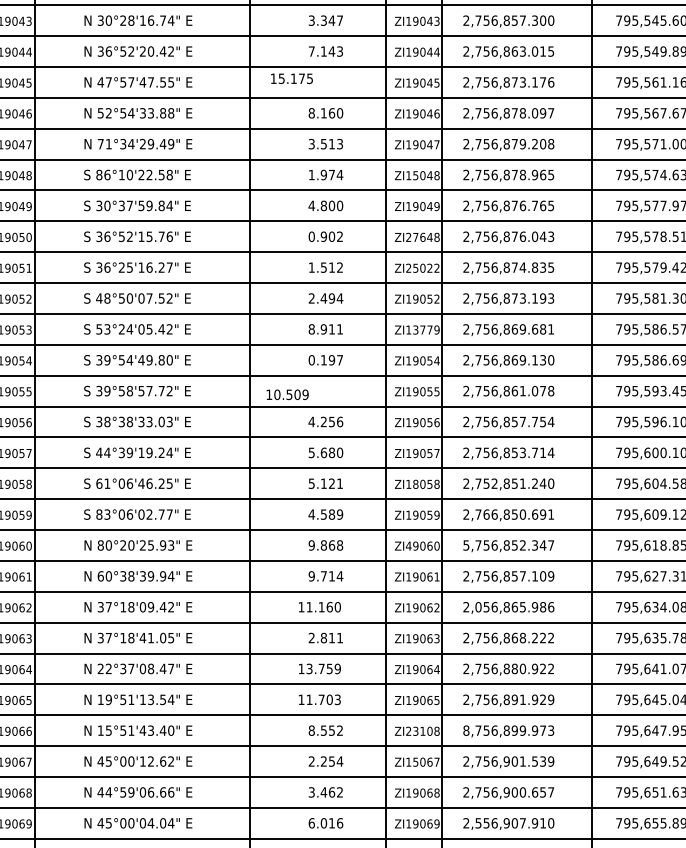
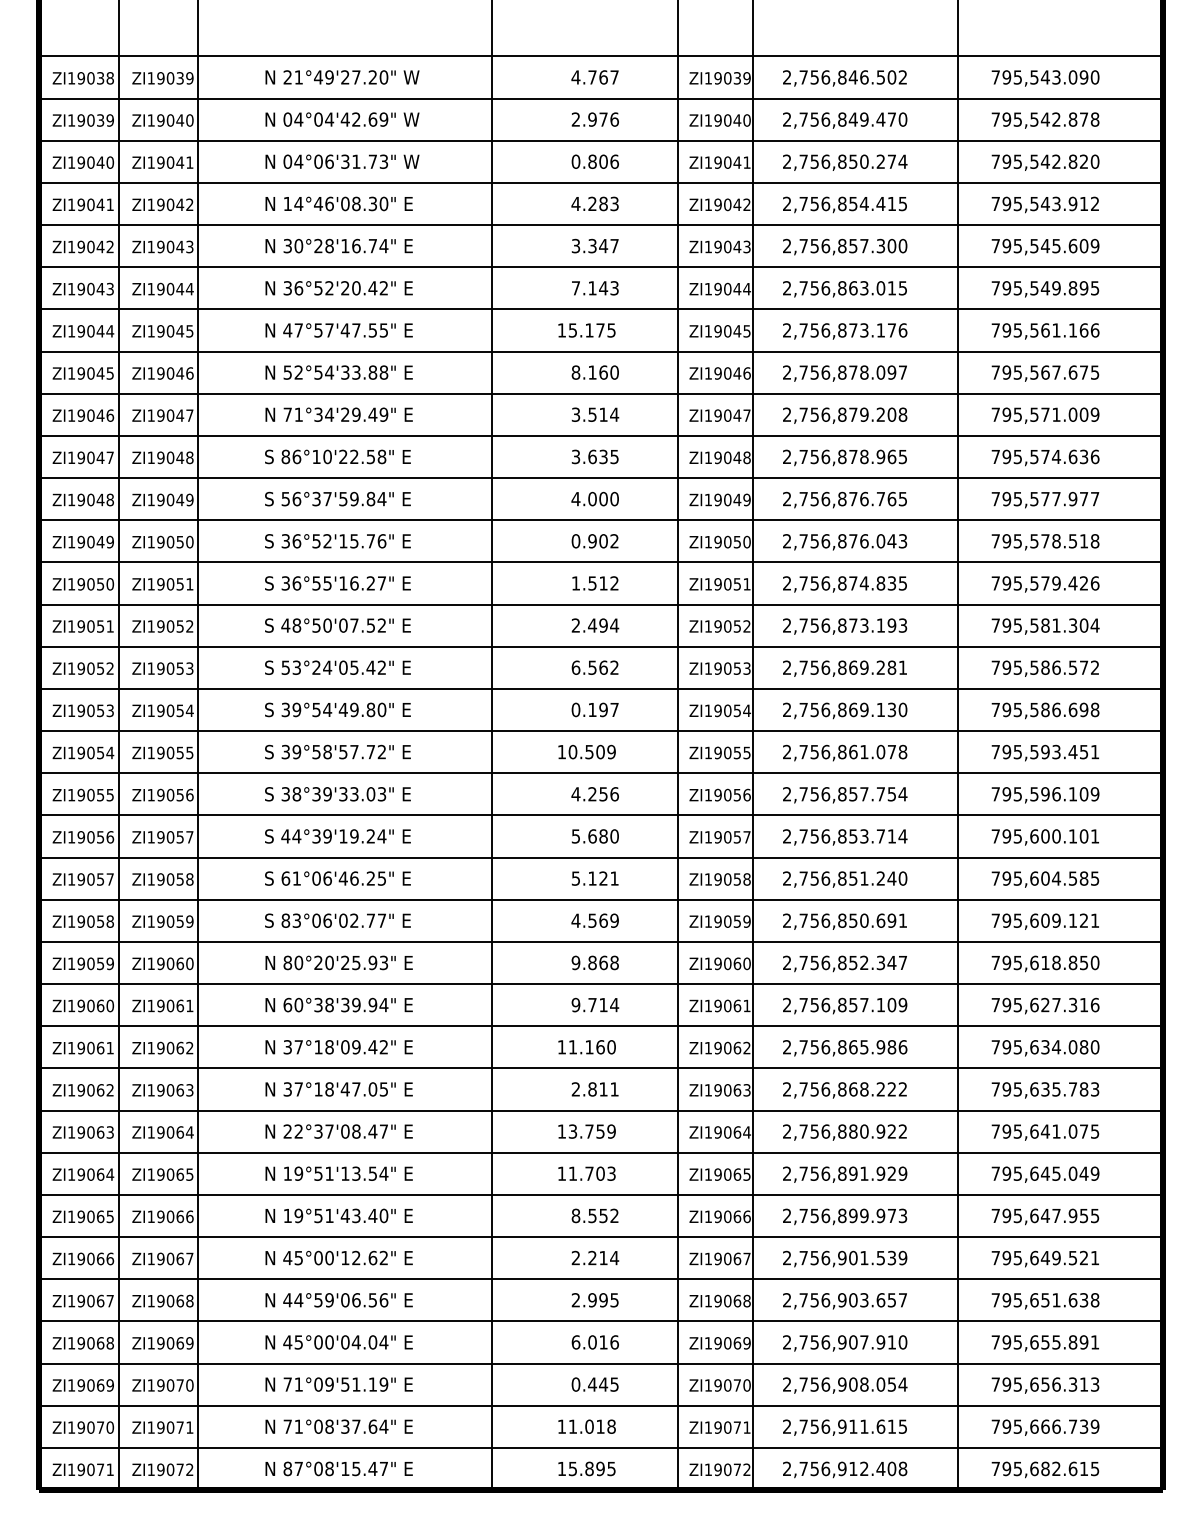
text: (291, 78) -> (586, 330), moved
text: (339, 143) -> (614, 414), 3.513 -> 3.514
text: (326, 174) -> (595, 456), 1.974 -> 3.635
text: (415, 175) -> (717, 457), ZI15048 -> ZI19048
text: (103, 205) -> (291, 498), 30°37'59.84" -> 56°37'59.84"
text: (323, 205) -> (592, 498), 4.800 -> 4.000
text: (422, 236) -> (727, 541), ZI27648 -> ZI19050
text: (121, 267) -> (316, 583), 36°25'16.27" -> 36°55'16.27"
text: (422, 268) -> (727, 584), ZI25022 -> ZI19051
text: (325, 329) -> (594, 667), 8.911 -> 6.562
text: (426, 329) -> (732, 668), ZI13779 -> ZI19053
text: (534, 329) -> (880, 667), 2,756,869.681 -> 2,756,869.281
text: (287, 394) -> (586, 751), moved
text: (129, 422) -> (327, 794), 38°38'33.03" -> 38°39'33.03"
text: (494, 483) -> (825, 878), 2,752,851.240 -> 2,756,851.240
text: (415, 484) -> (717, 879), ZI18058 -> ZI19058
text: (331, 514) -> (603, 920), 4.589 -> 4.569
text: (486, 514) -> (814, 920), 2,766,850.691 -> 2,756,850.691
text: (408, 545) -> (708, 963), ZI49060 -> ZI19060
text: (466, 545) -> (787, 962), 5,756,852.347 -> 2,756,852.347
text: (478, 607) -> (803, 1047), 2,056,865.986 -> 2,756,865.986
text: (151, 638) -> (356, 1089), 37°18'41.05" -> 37°18'47.05"
text: (108, 730) -> (298, 1215), 15°51'43.40" -> 19°51'43.40"
text: (466, 730) -> (787, 1215), 8,756,899.973 -> 2,756,899.973
text: (422, 731) -> (727, 1216), ZI23108 -> ZI19066
text: (331, 761) -> (603, 1258), 2.254 -> 2.214
text: (415, 761) -> (717, 1258), ZI15067 -> ZI19067
text: (162, 792) -> (372, 1300), 44°59'06.66" -> 44°59'06.56"
text: (325, 792) -> (594, 1300), 3.462 -> 2.995
text: (523, 792) -> (864, 1300), 2,756,900.657 -> 2,756,903.657
text: (478, 823) -> (803, 1342), 2,556,907.910 -> 2,756,907.910

